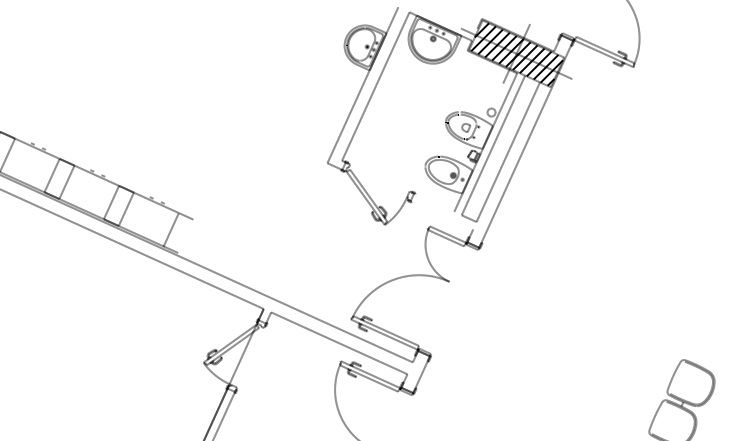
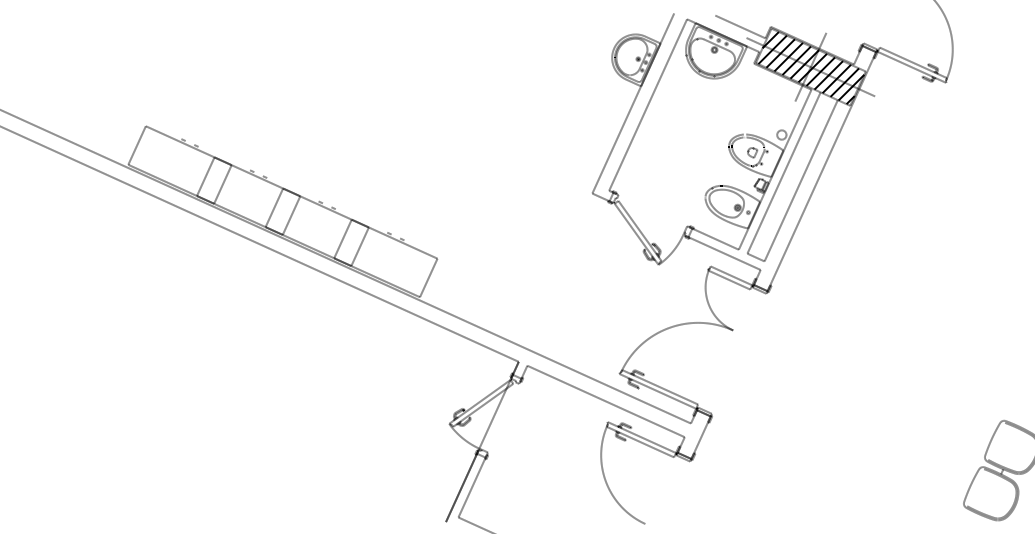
line: (455, 18) -> (740, 26), added
line: (434, 202) -> (715, 238), added
line: (441, 215) -> (724, 253), added
line: (170, 229) -> (428, 277), moved

